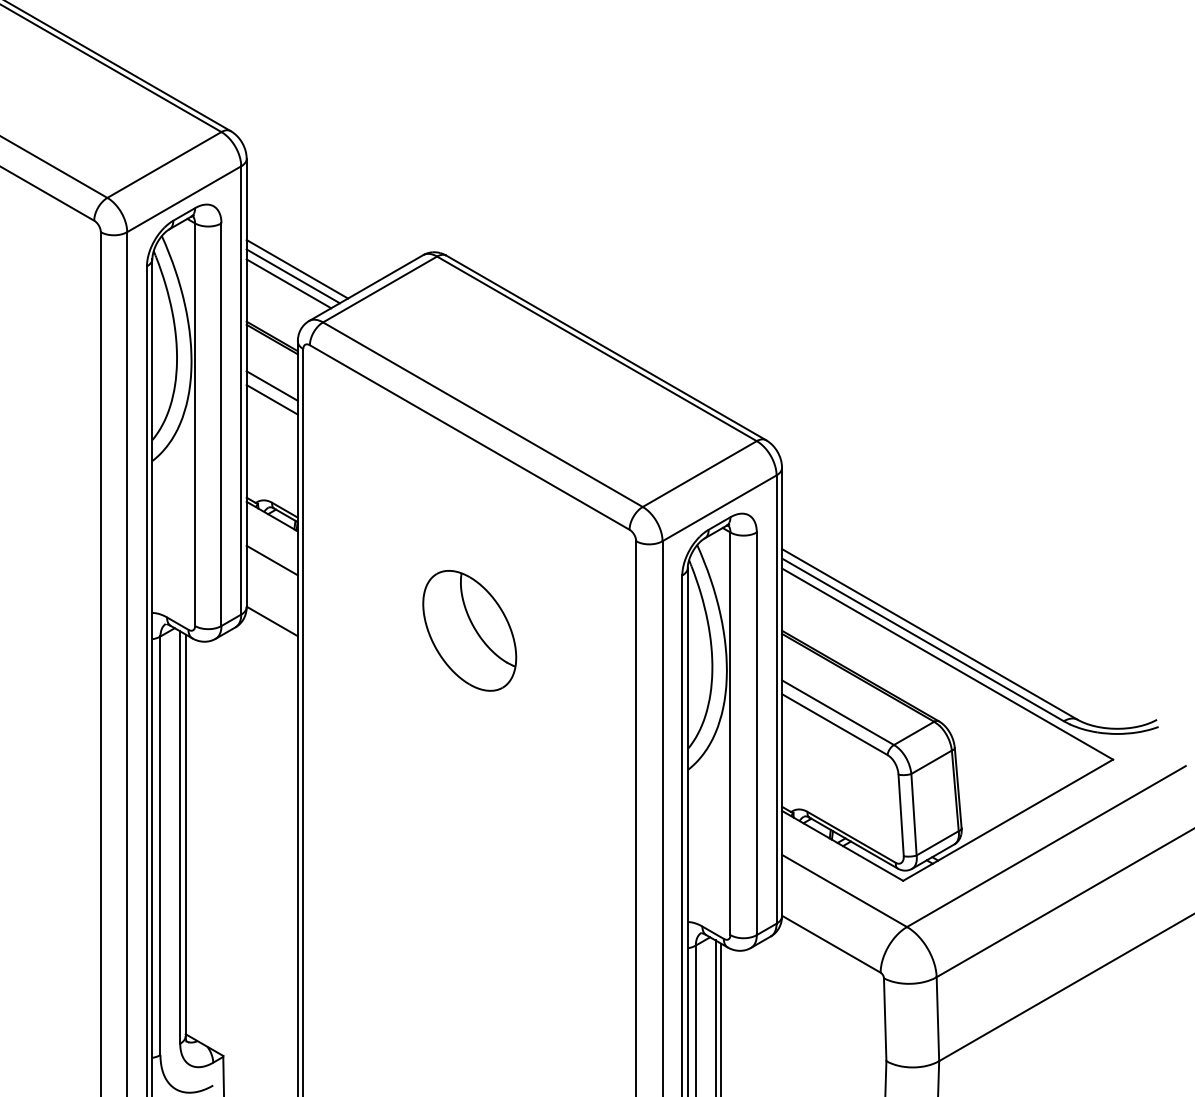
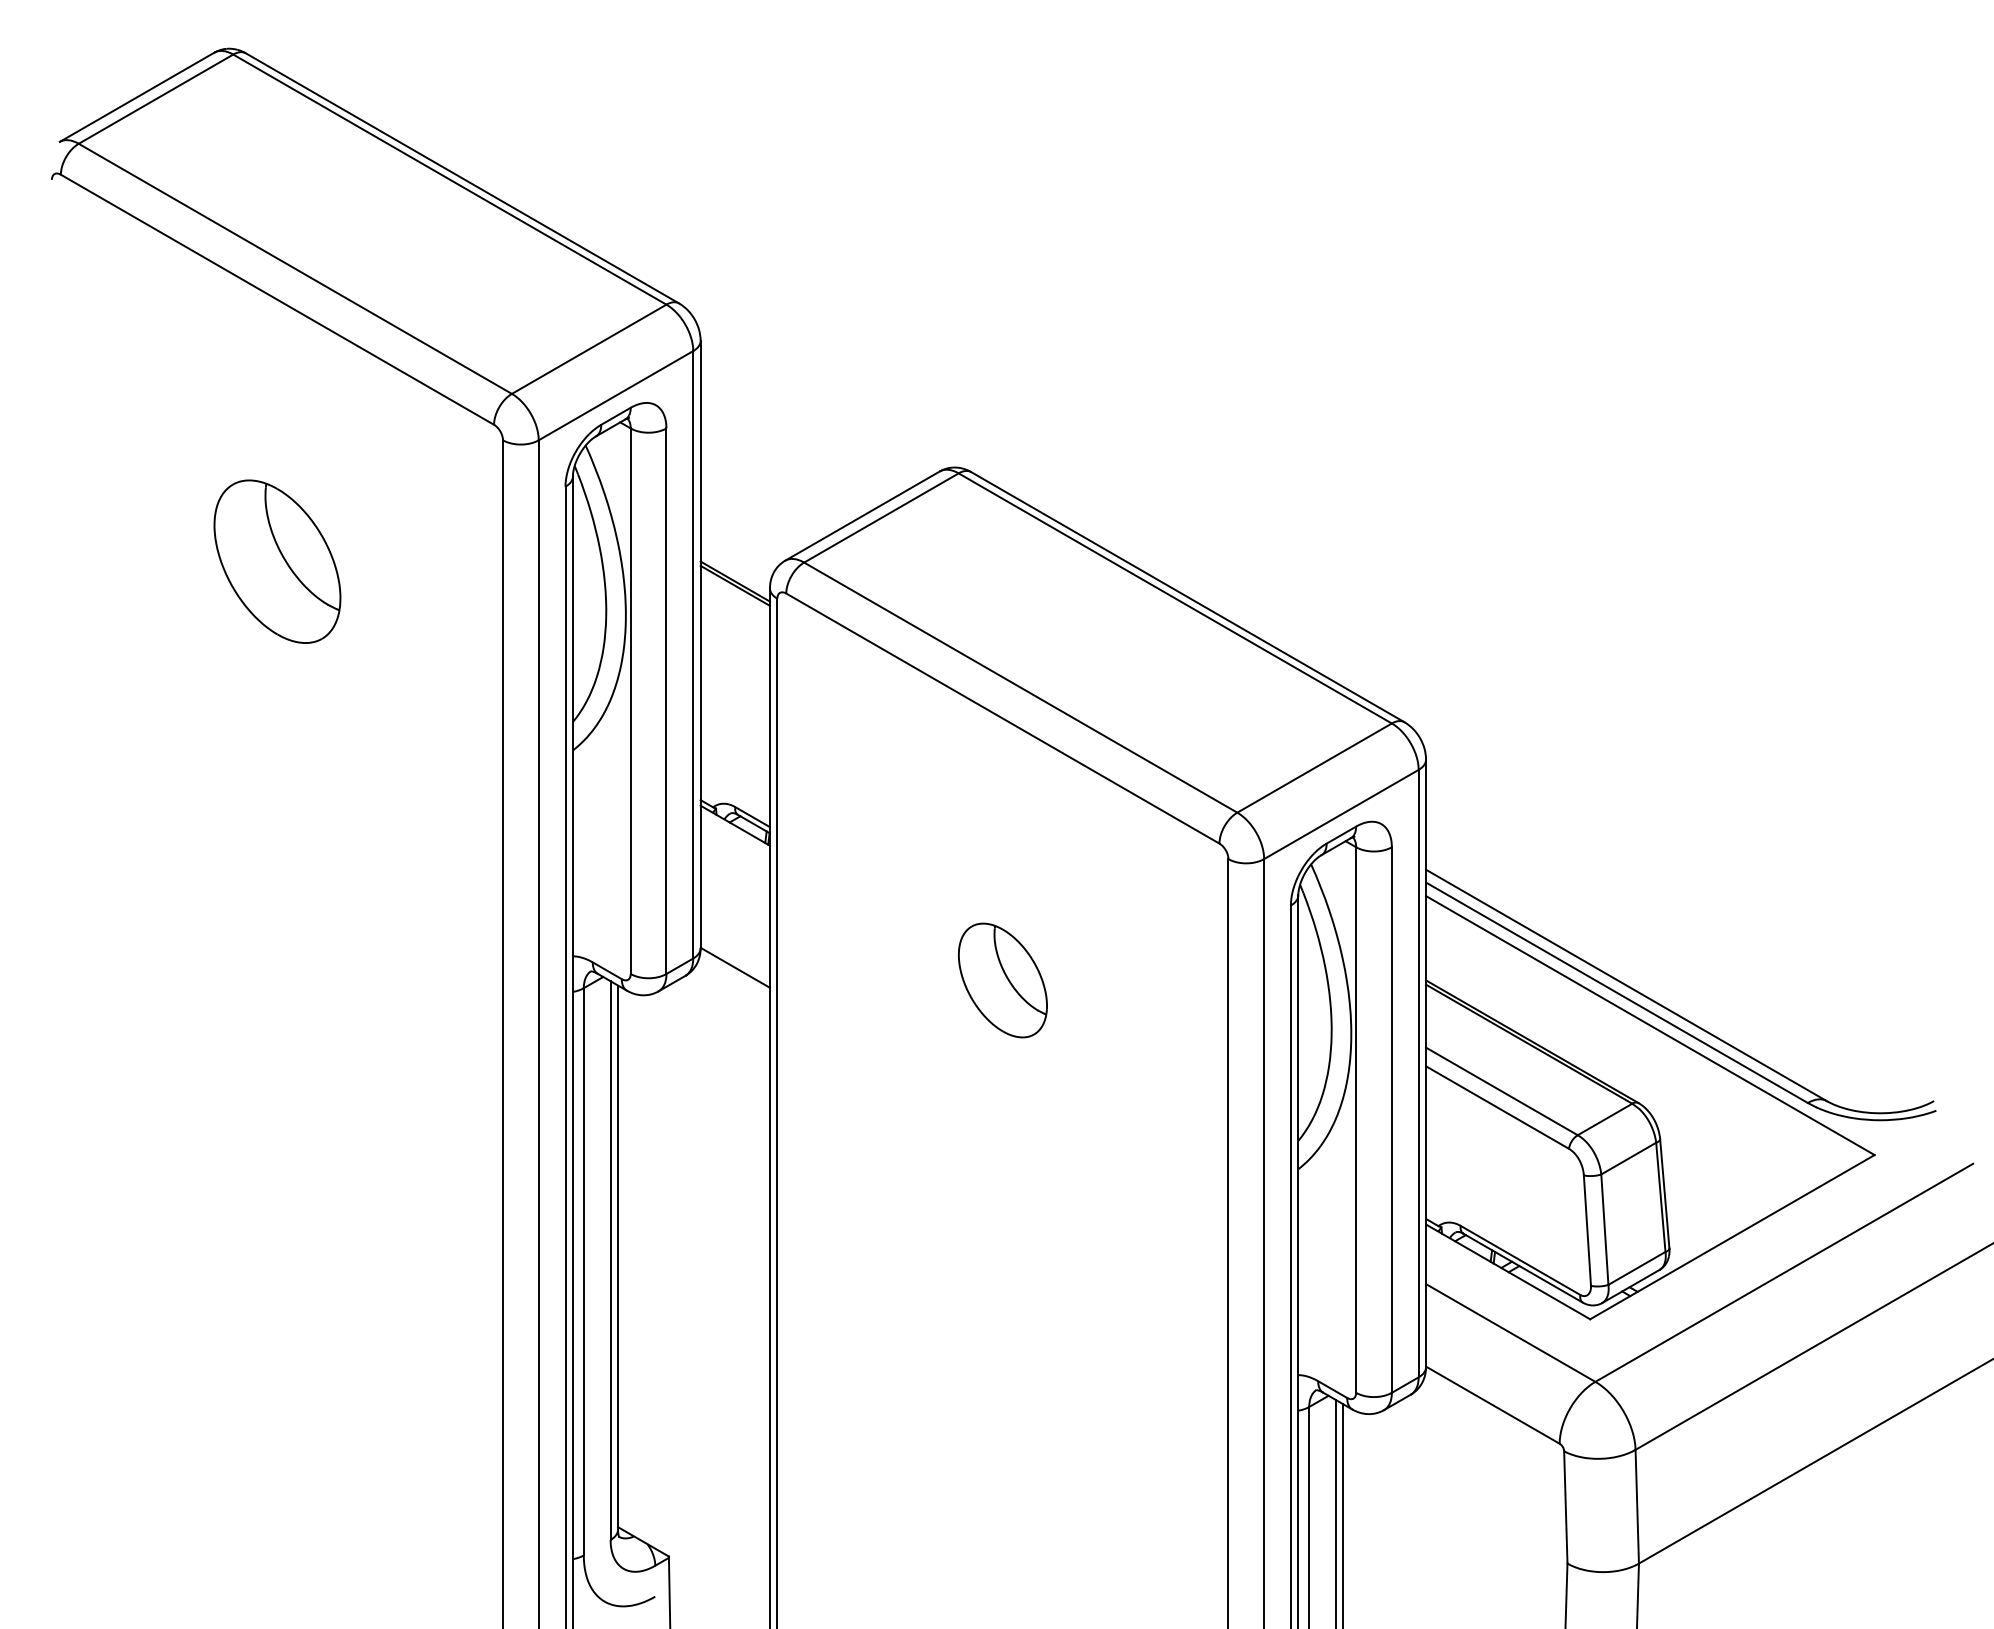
line: (297, 269) -> (769, 490), removed
line: (293, 275) -> (763, 499), removed
line: (288, 283) -> (757, 510), removed
line: (271, 385) -> (734, 648), removed
line: (271, 399) -> (734, 667), removed
line: (271, 560) -> (734, 885), removed
part: (469, 630) -> (1002, 980), size x0.7

